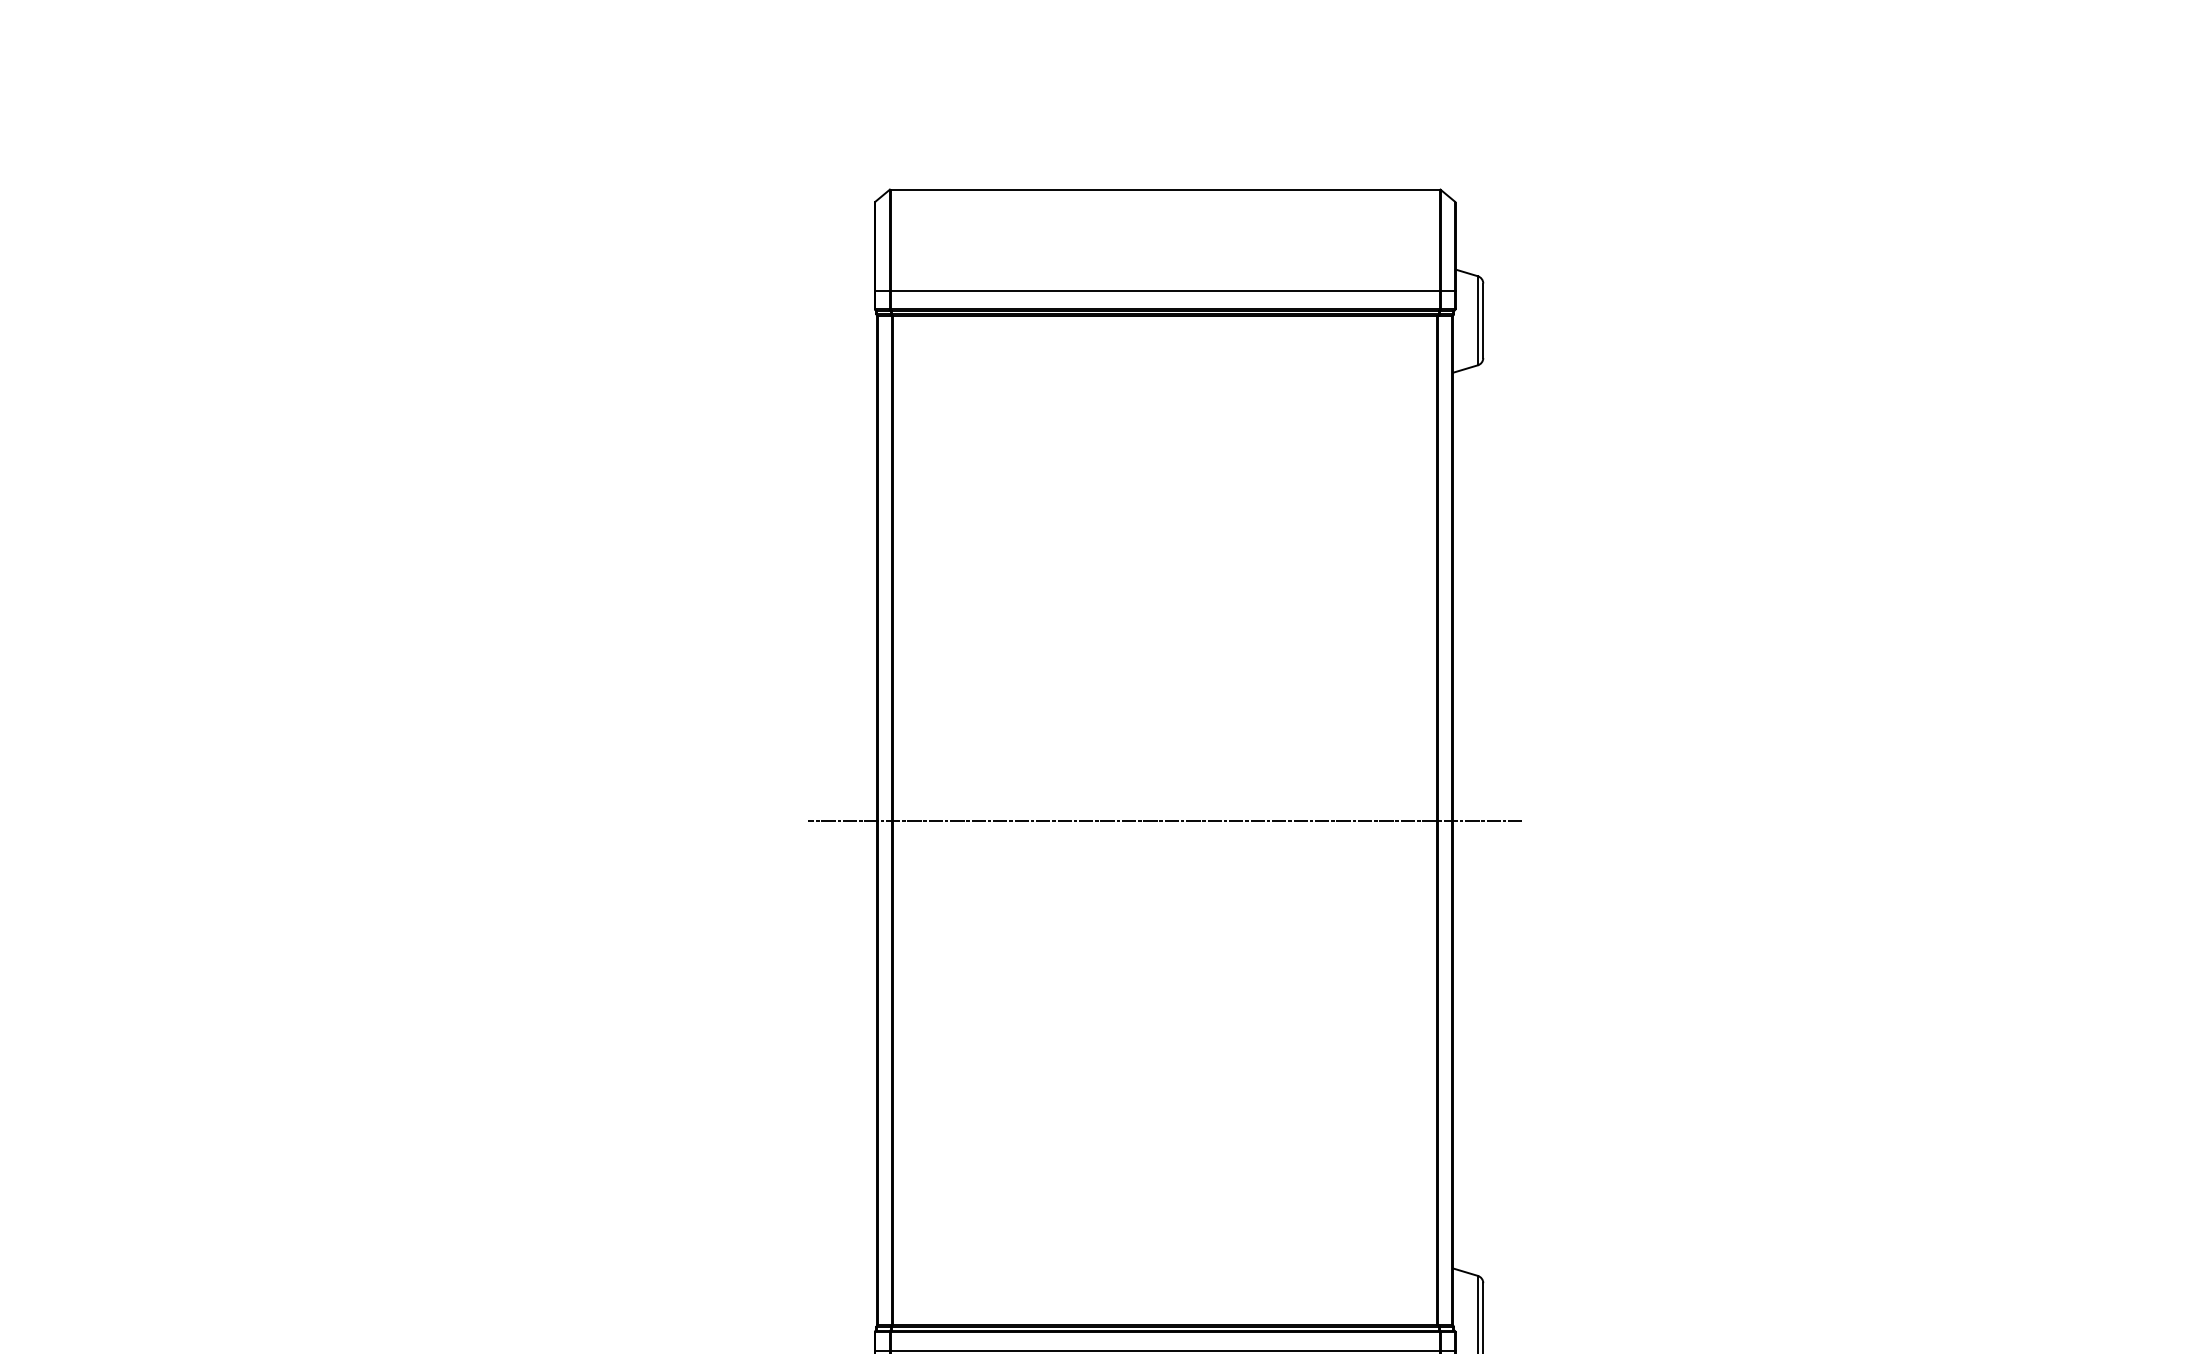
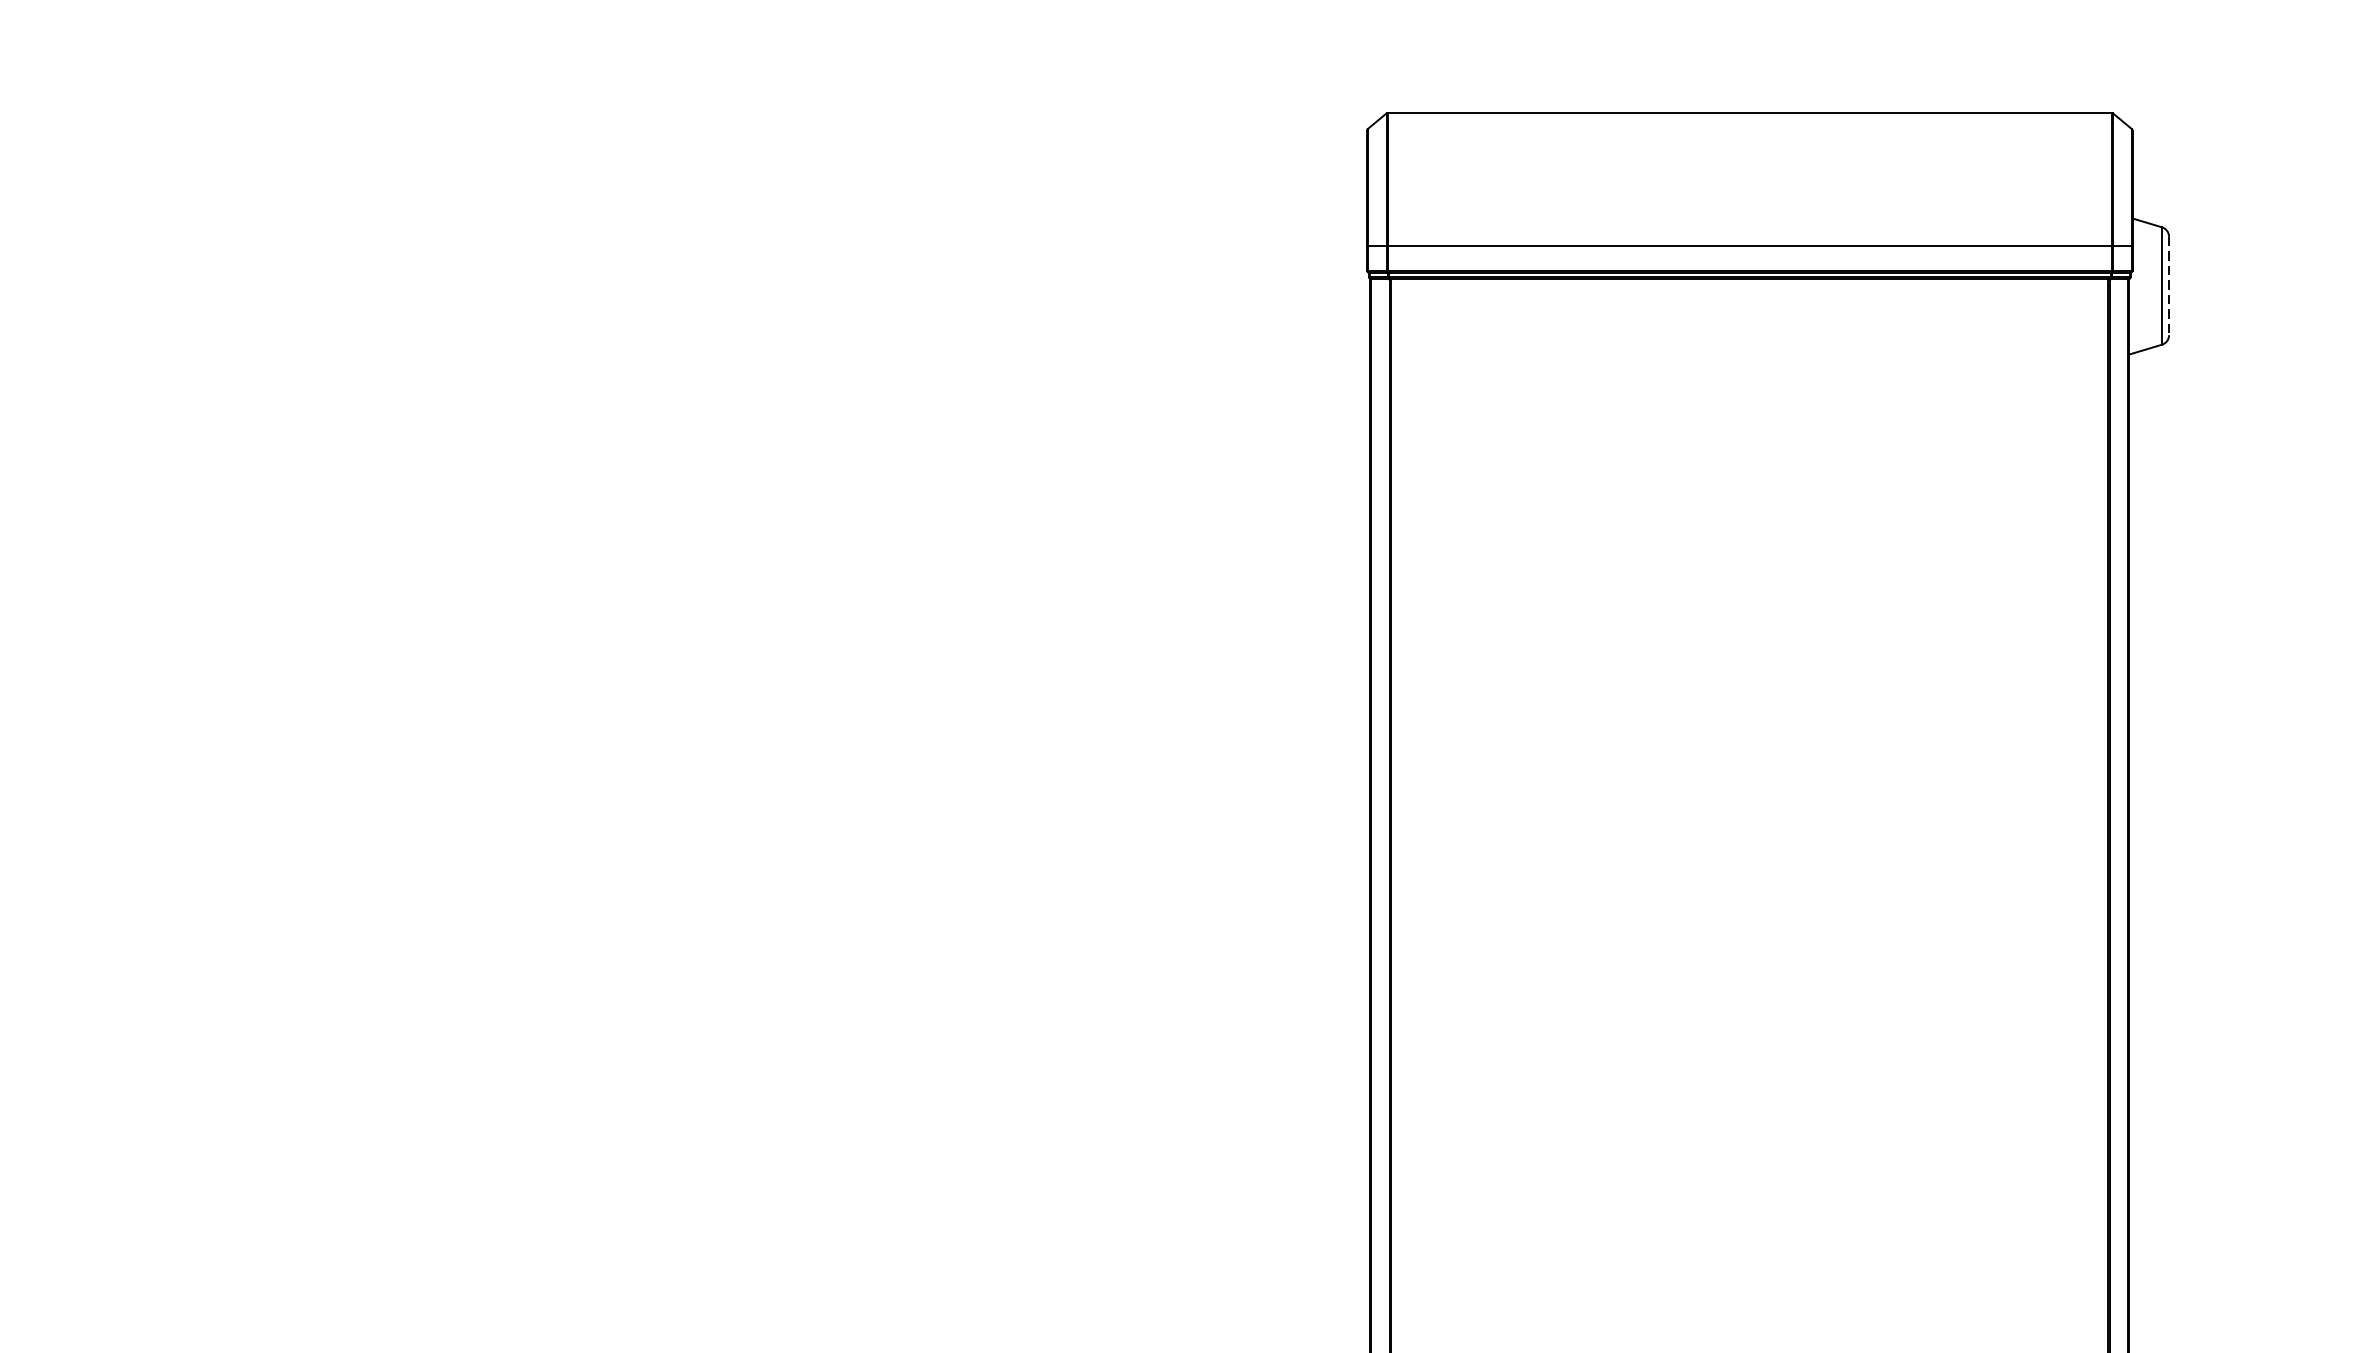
line: (1483, 321) -> (2169, 286), solid -> dashed
line: (1165, 820) -> (1750, 944), removed

